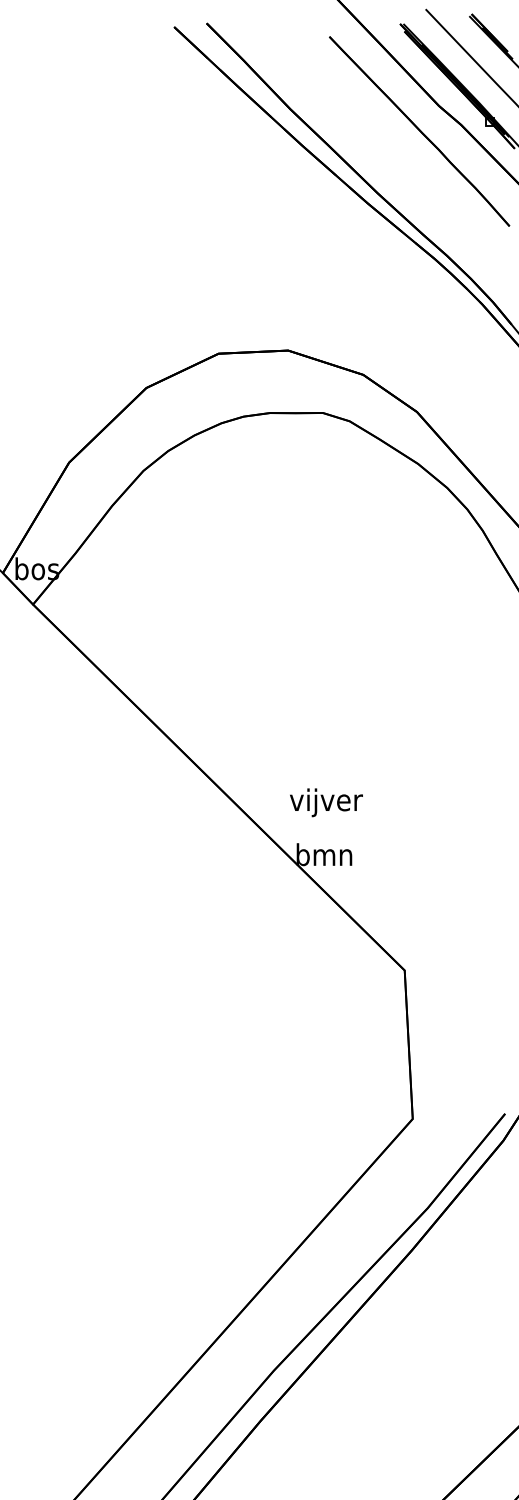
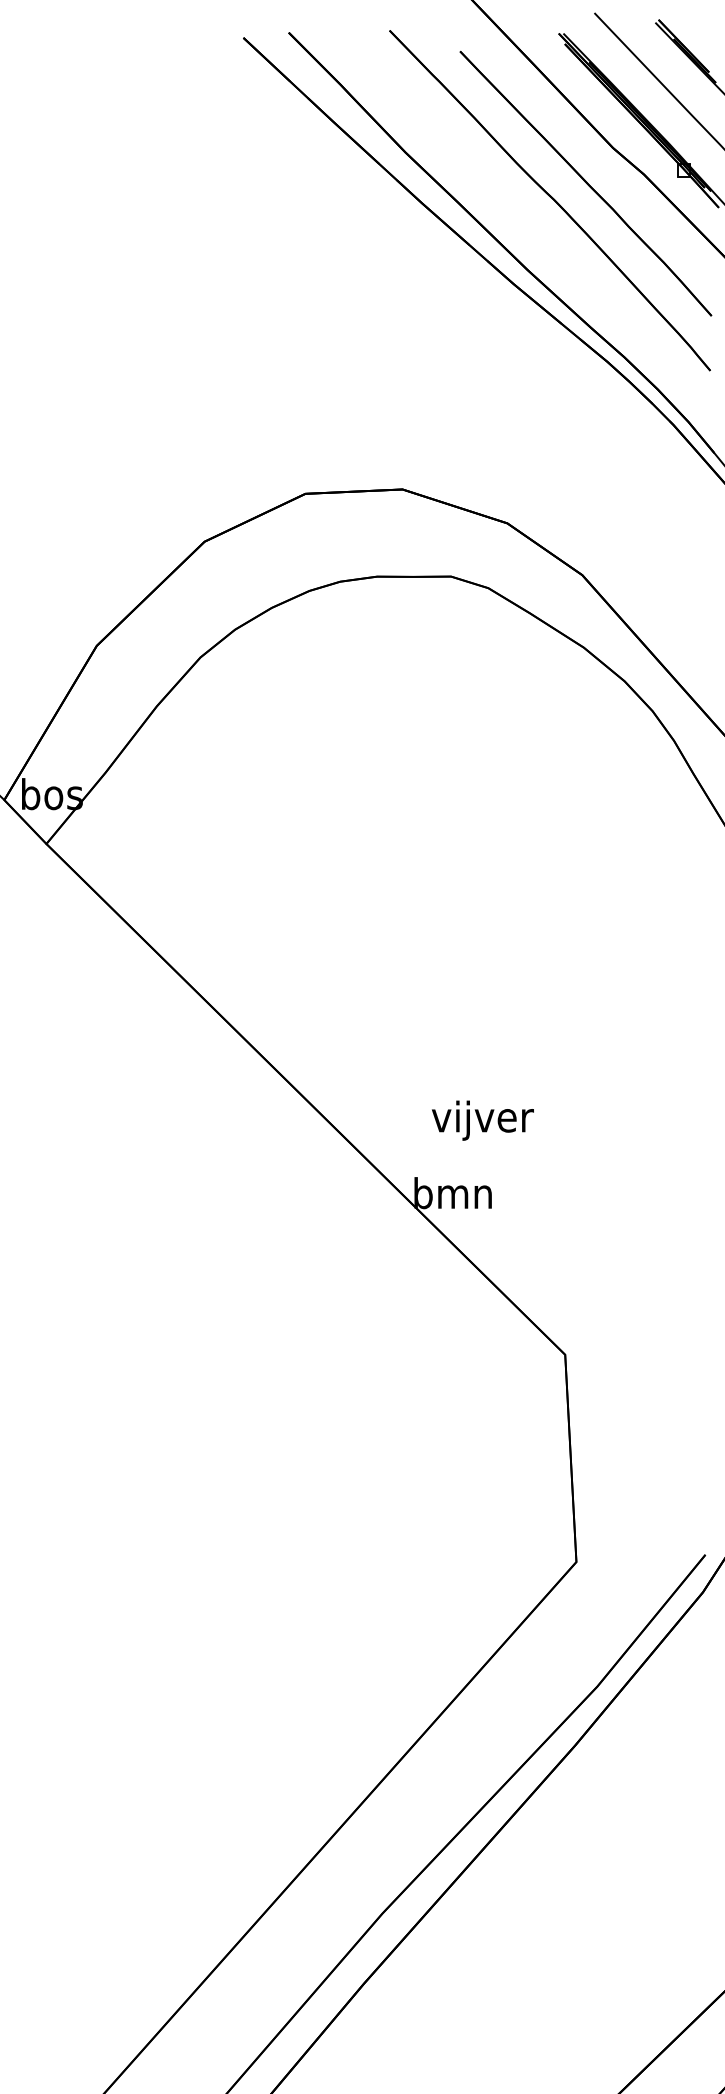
part: (393, 143) -> (549, 200), added
text: (326, 802) -> (482, 1120), moved

